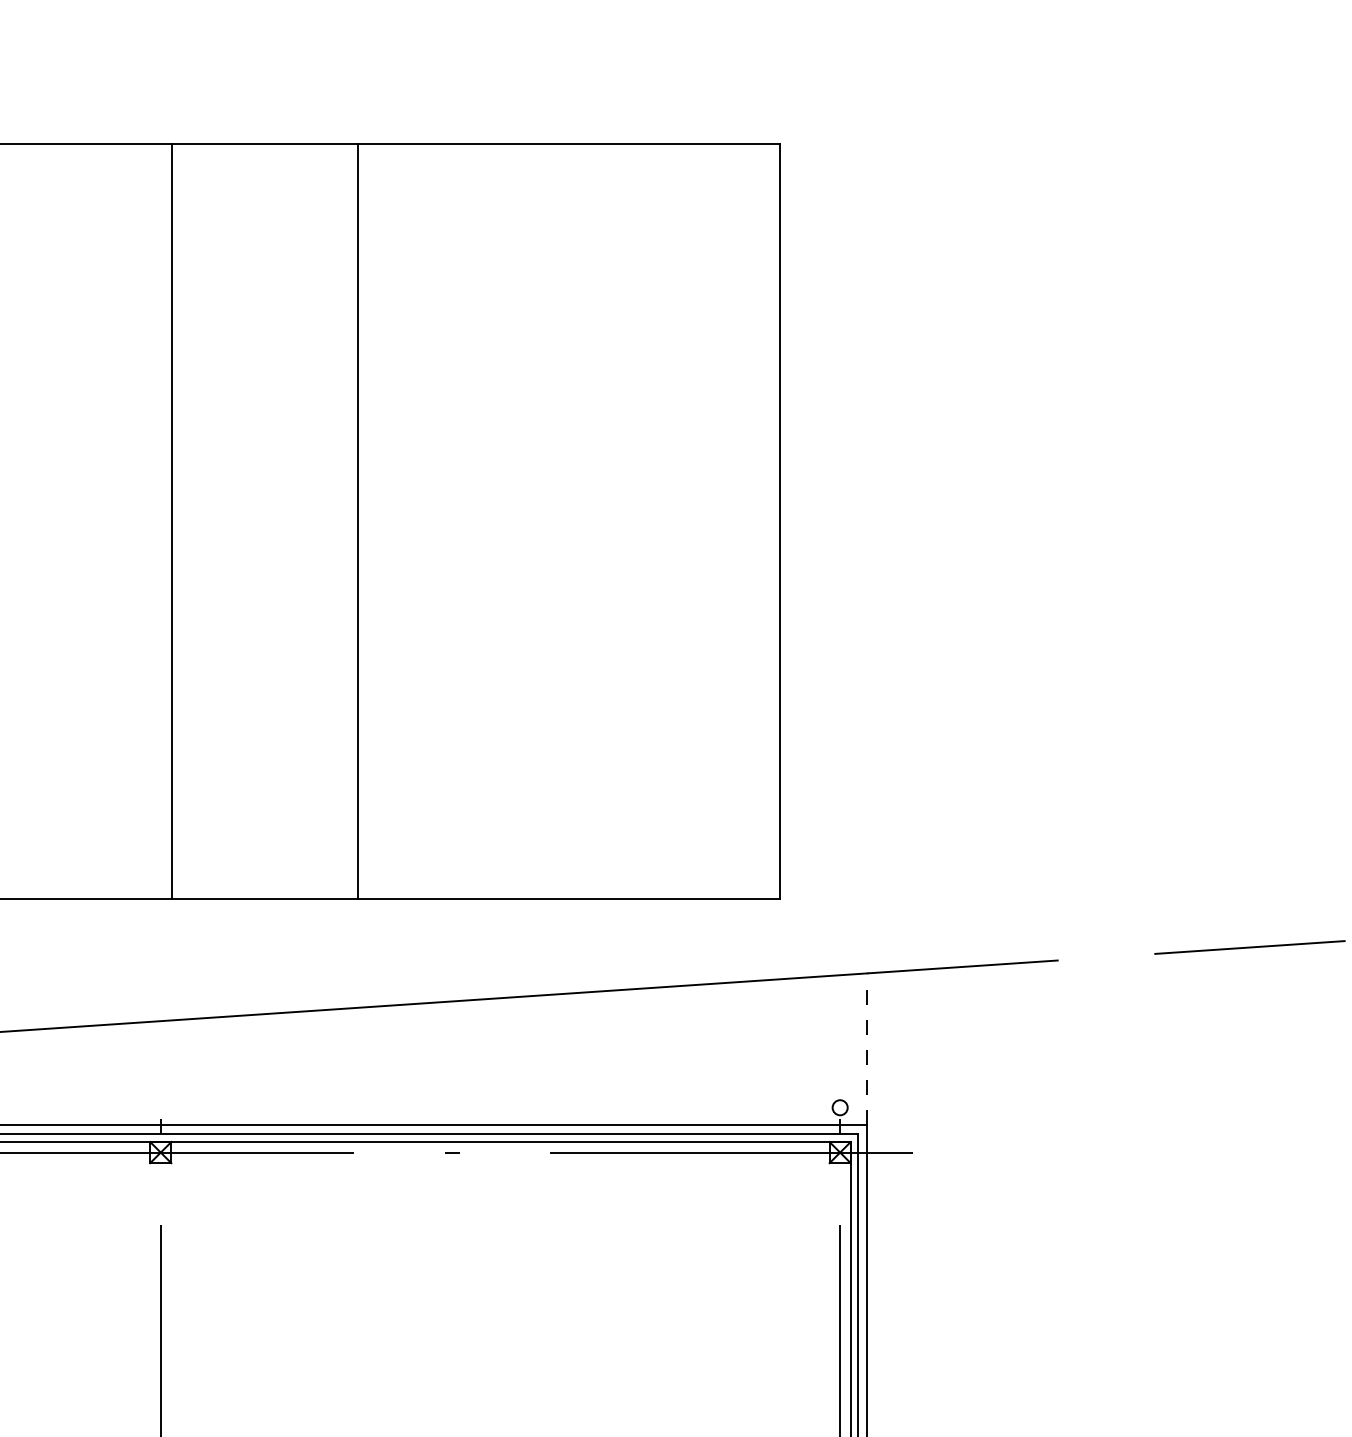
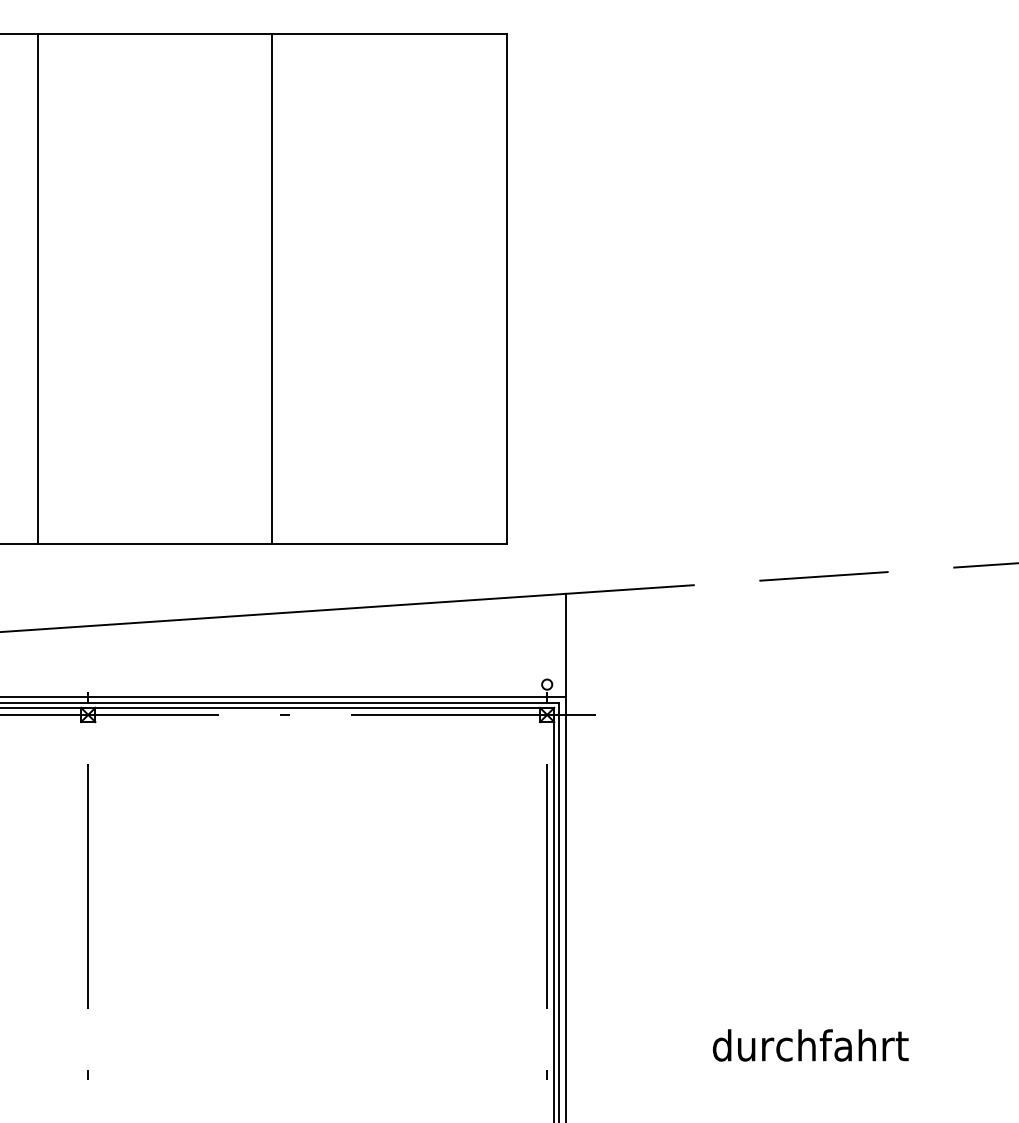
line: (171, 521) -> (37, 288), moved
line: (358, 521) -> (272, 288), moved
line: (867, 1048) -> (565, 644), dashed -> solid

